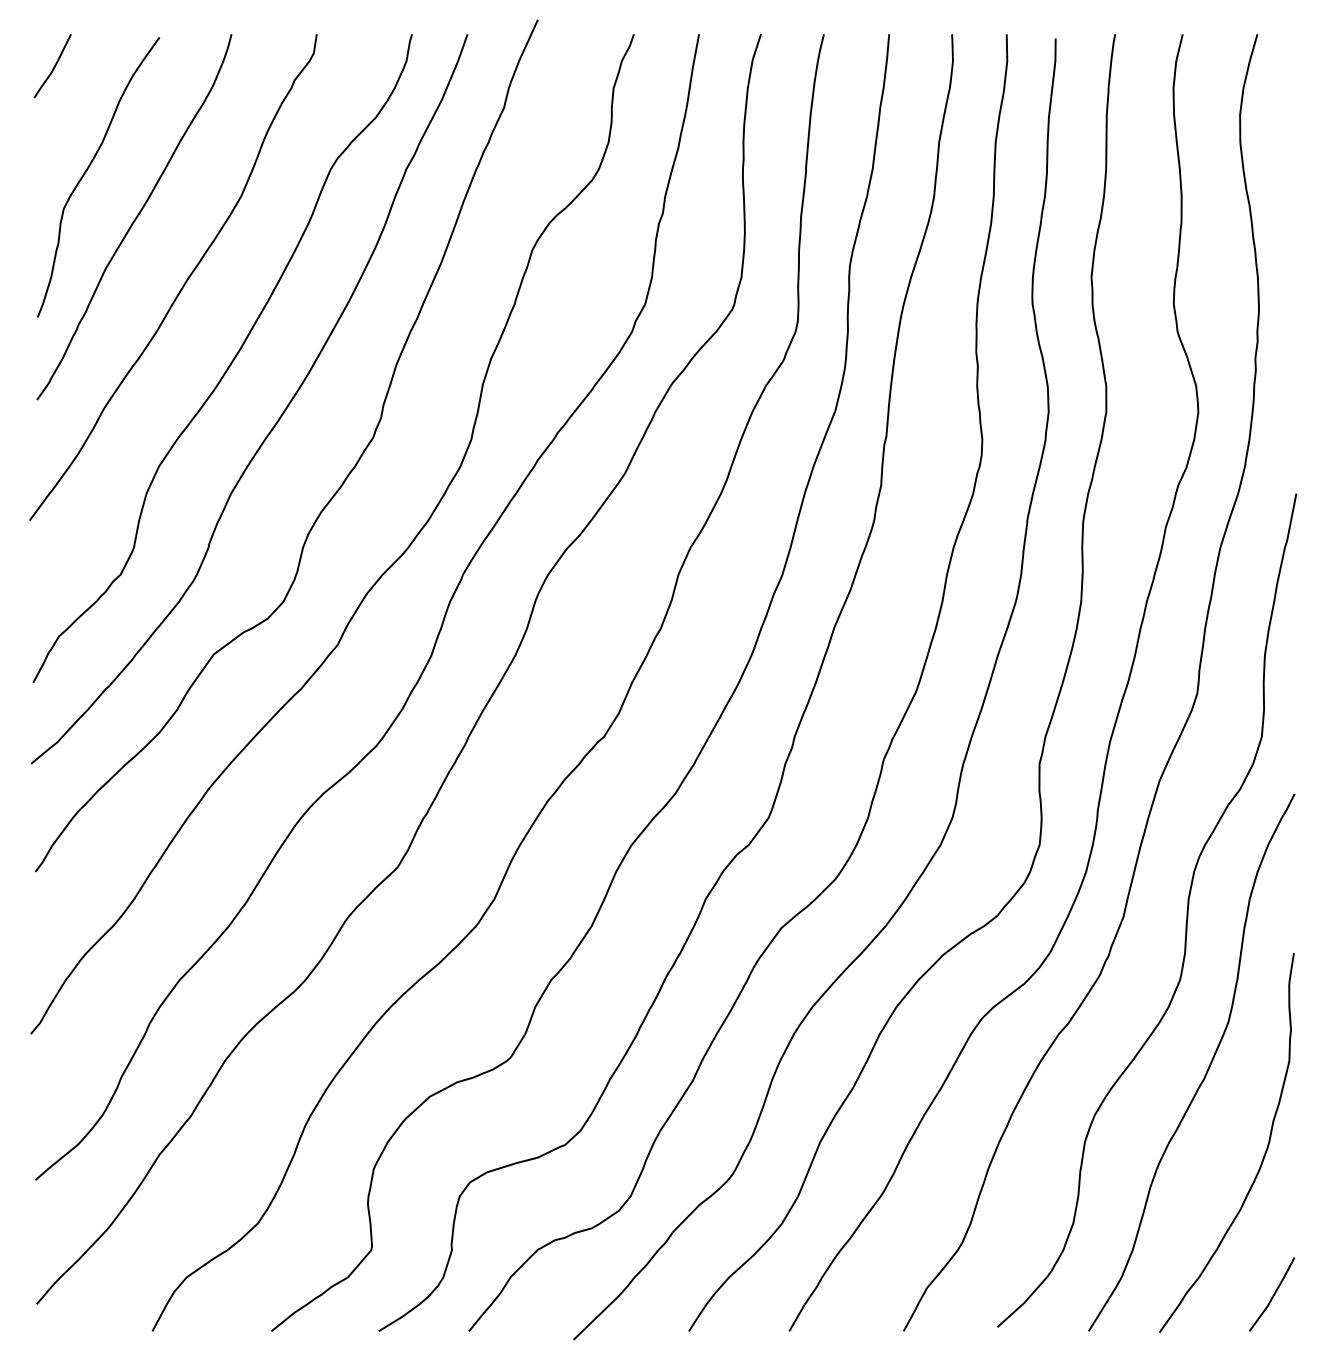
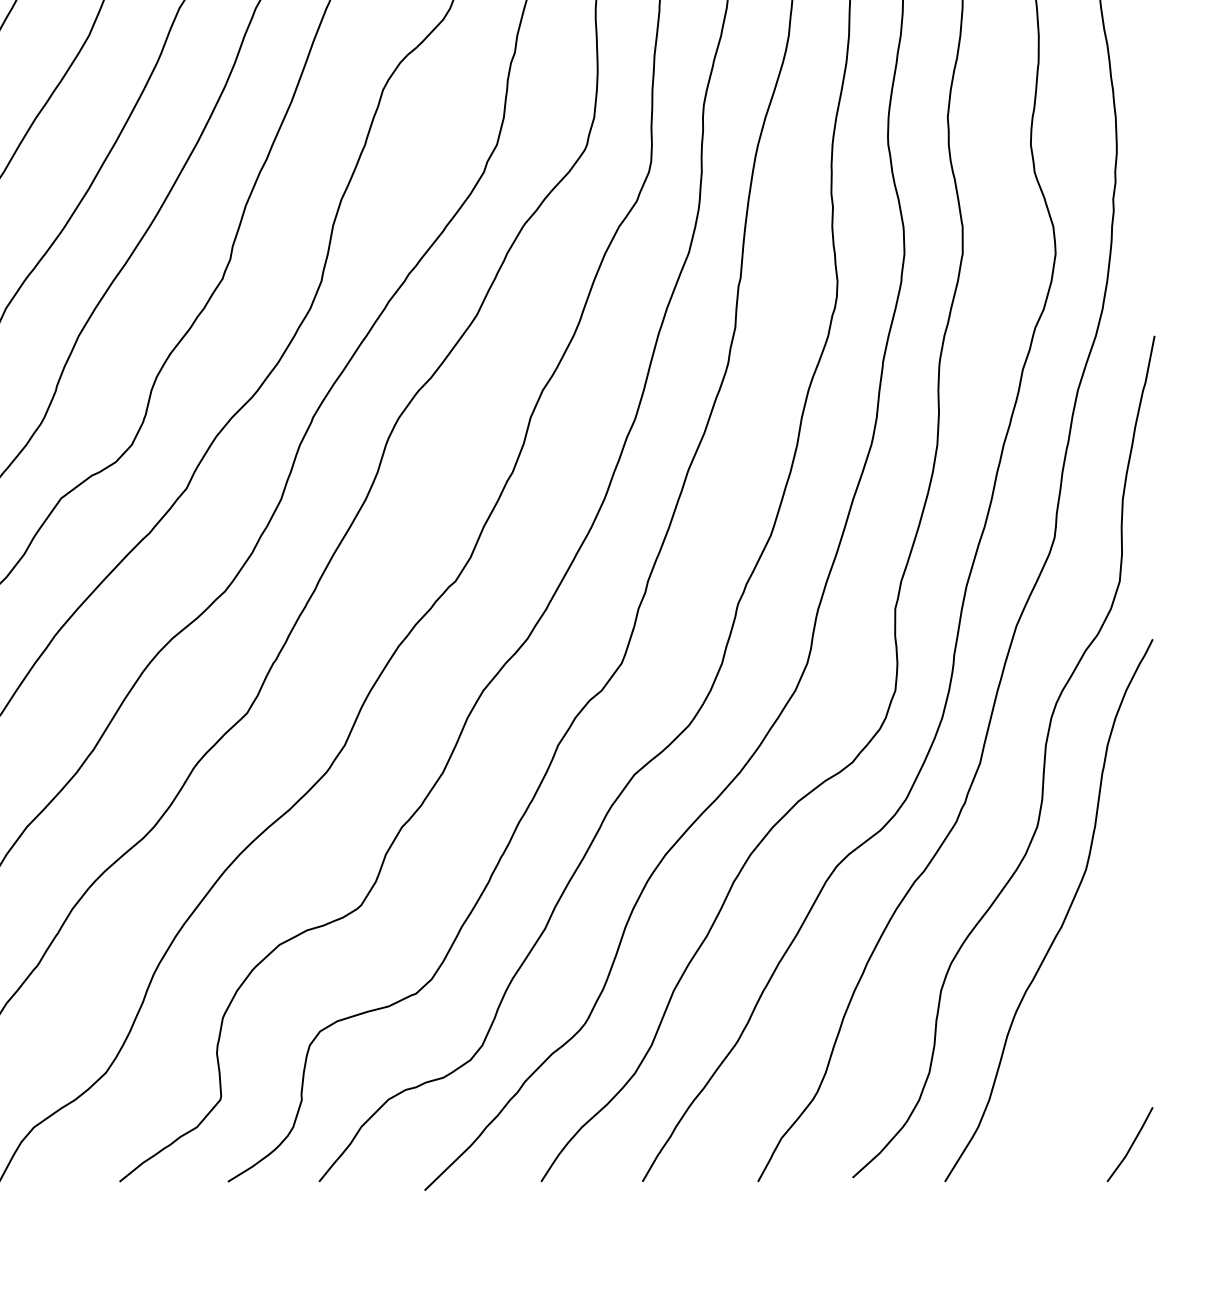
curve: (1263, 1155) -> (1121, 1004), removed

